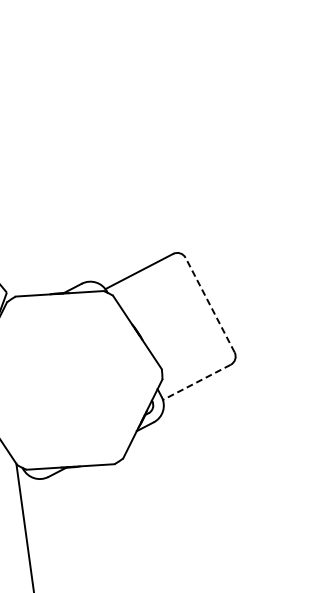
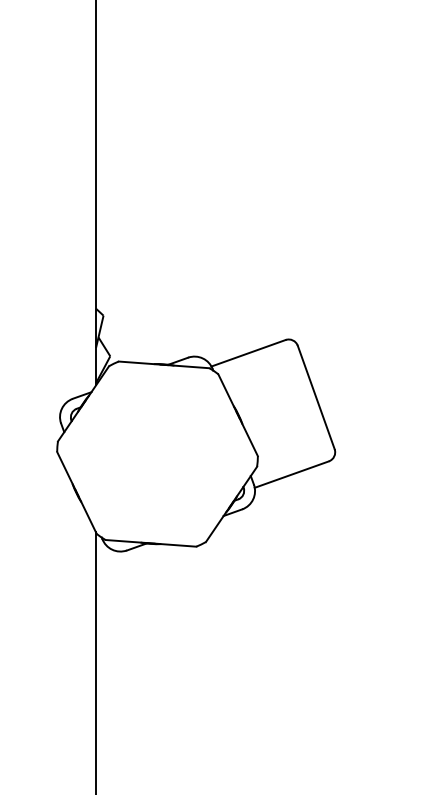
line: (210, 305) -> (316, 397), dashed -> solid
line: (196, 382) -> (291, 474), dashed -> solid

